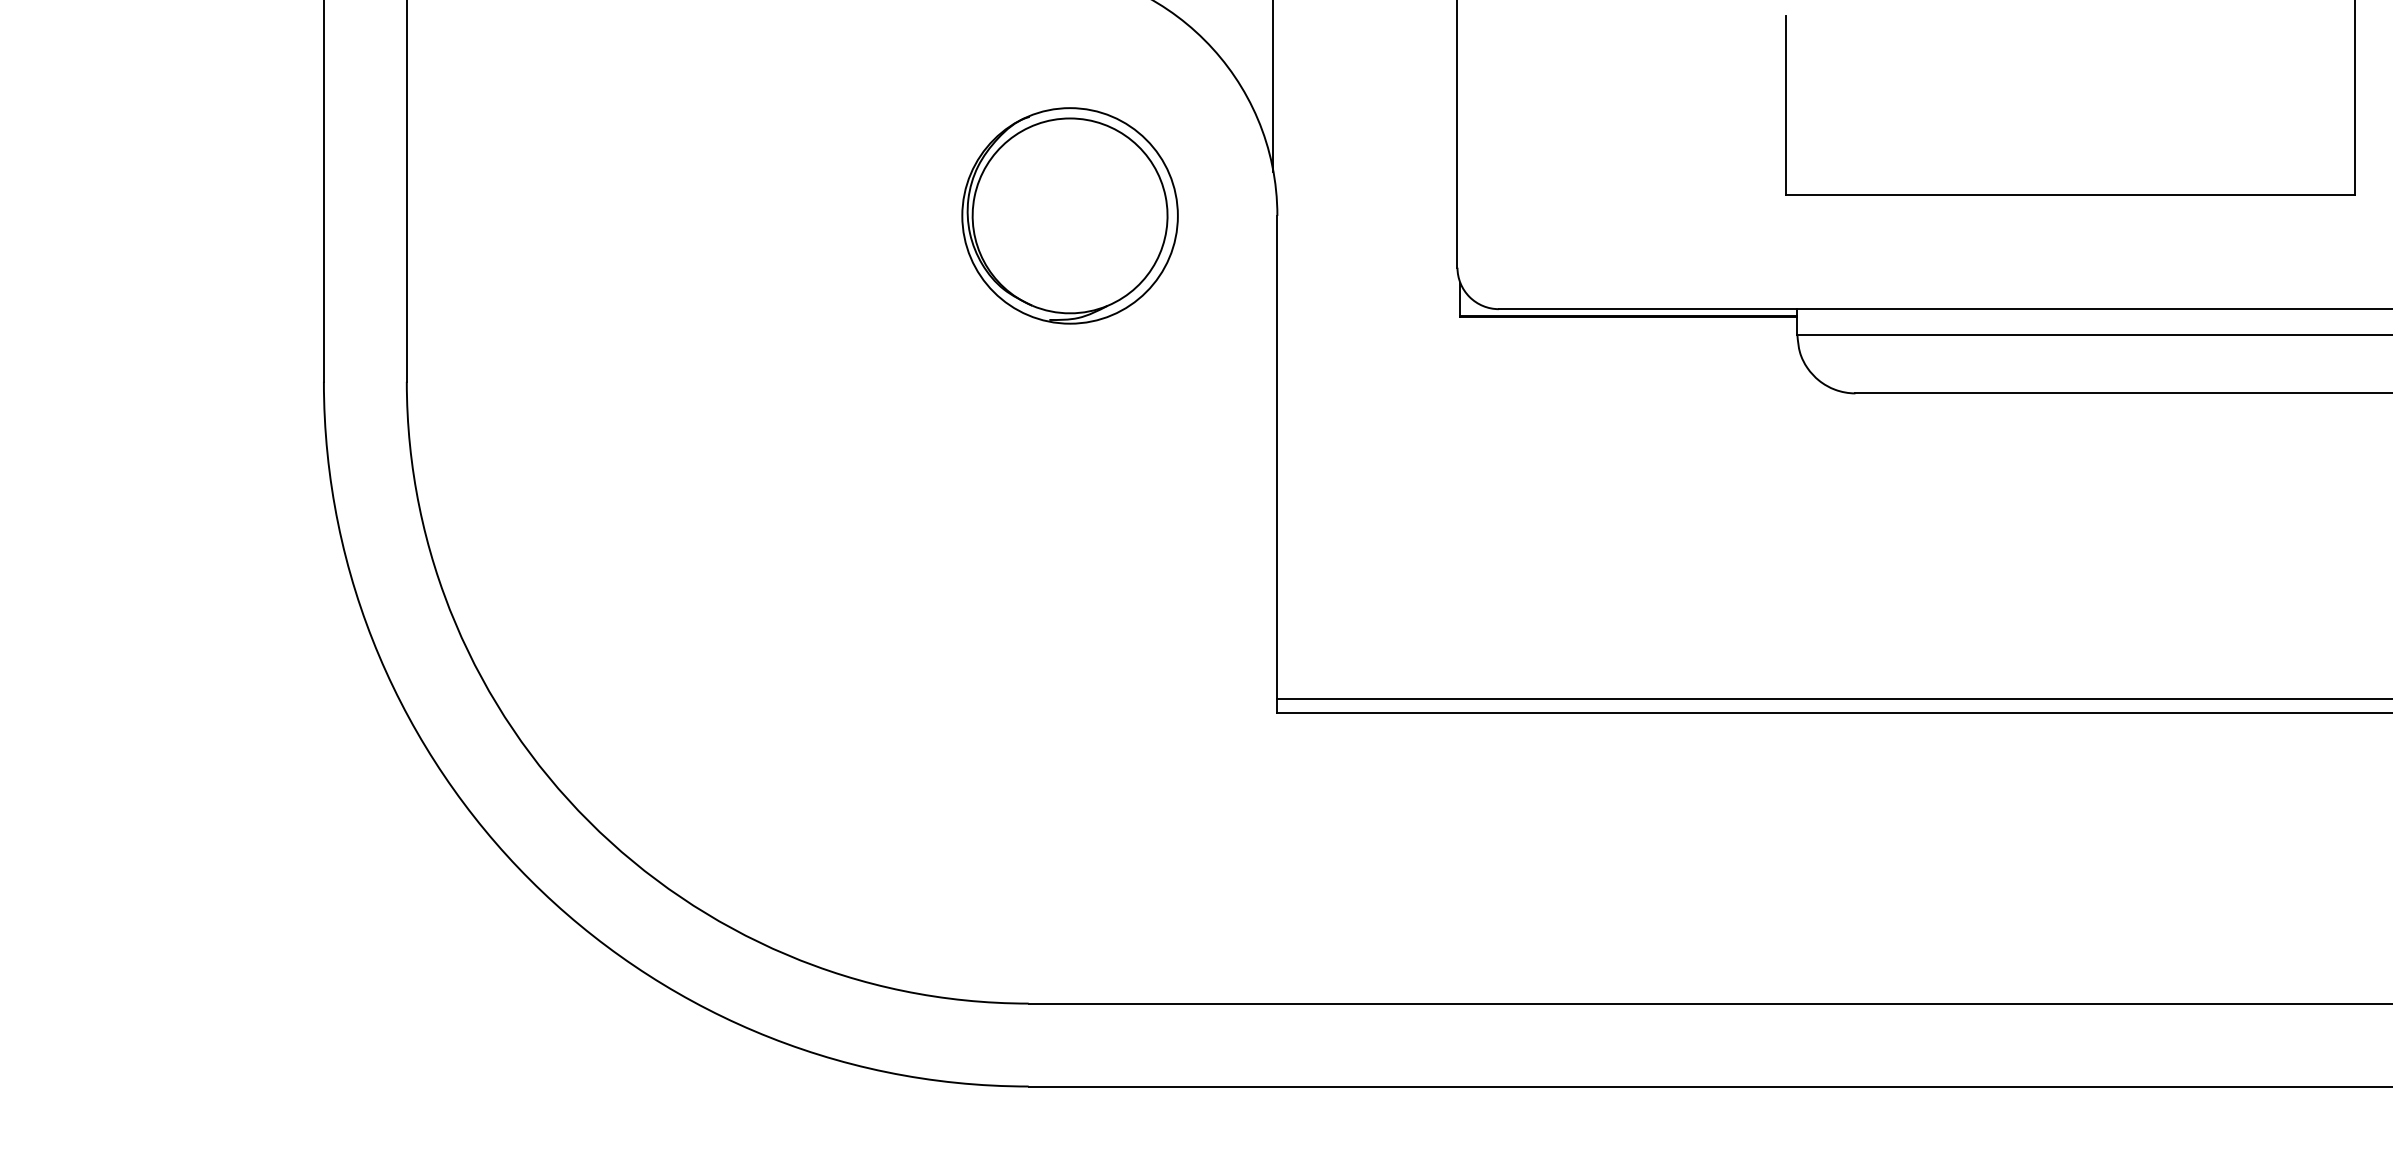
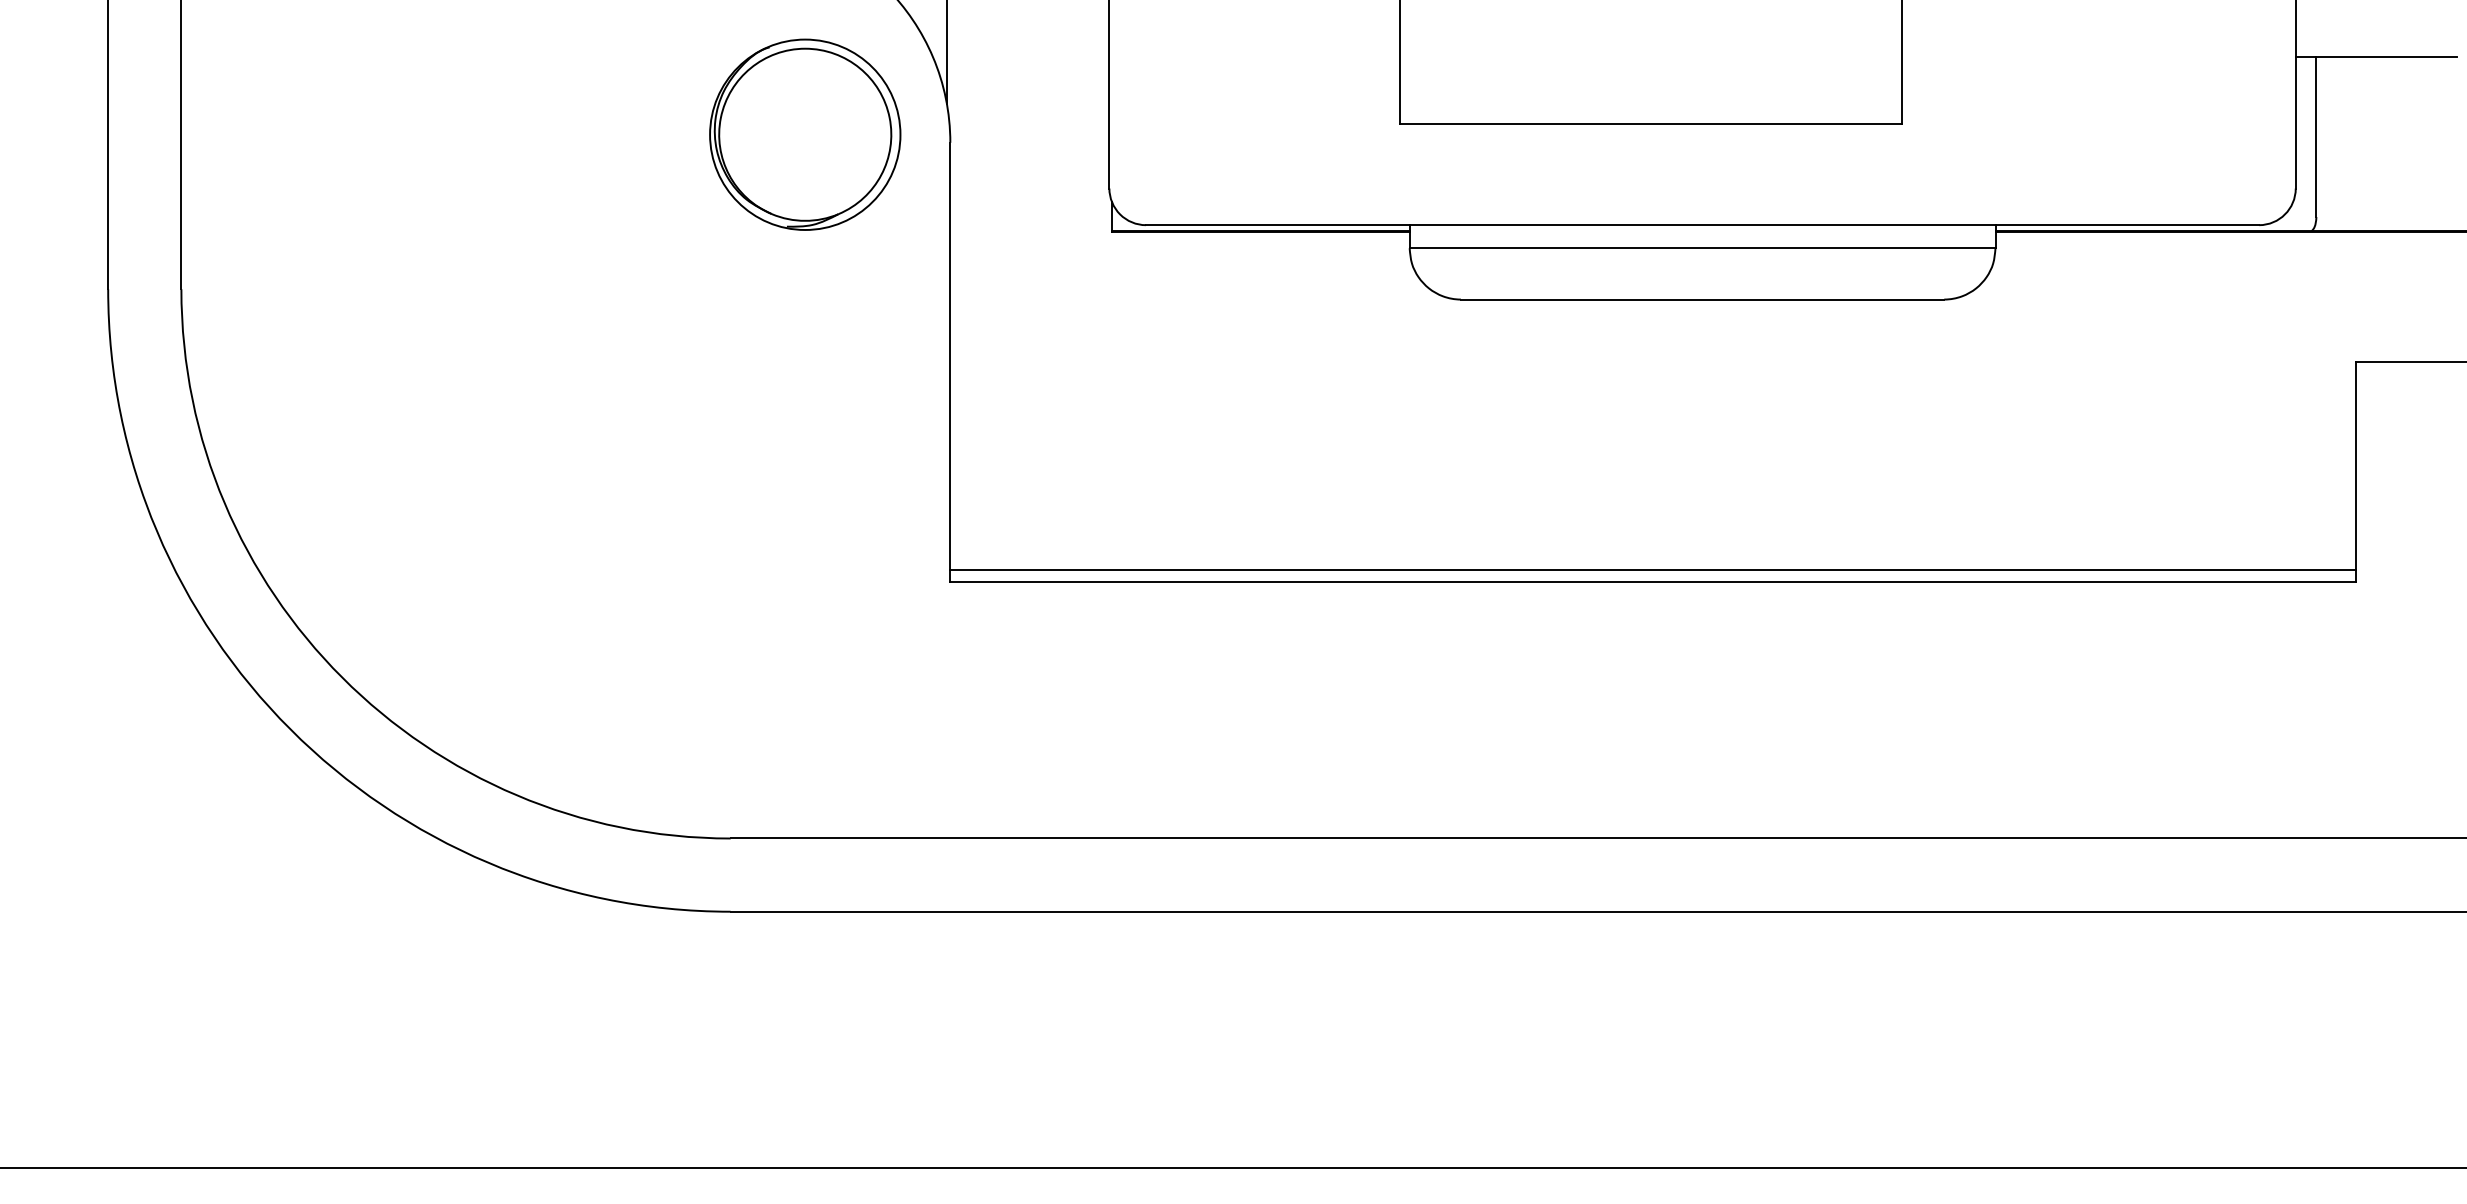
part: (1070, 215) -> (805, 134), moved

